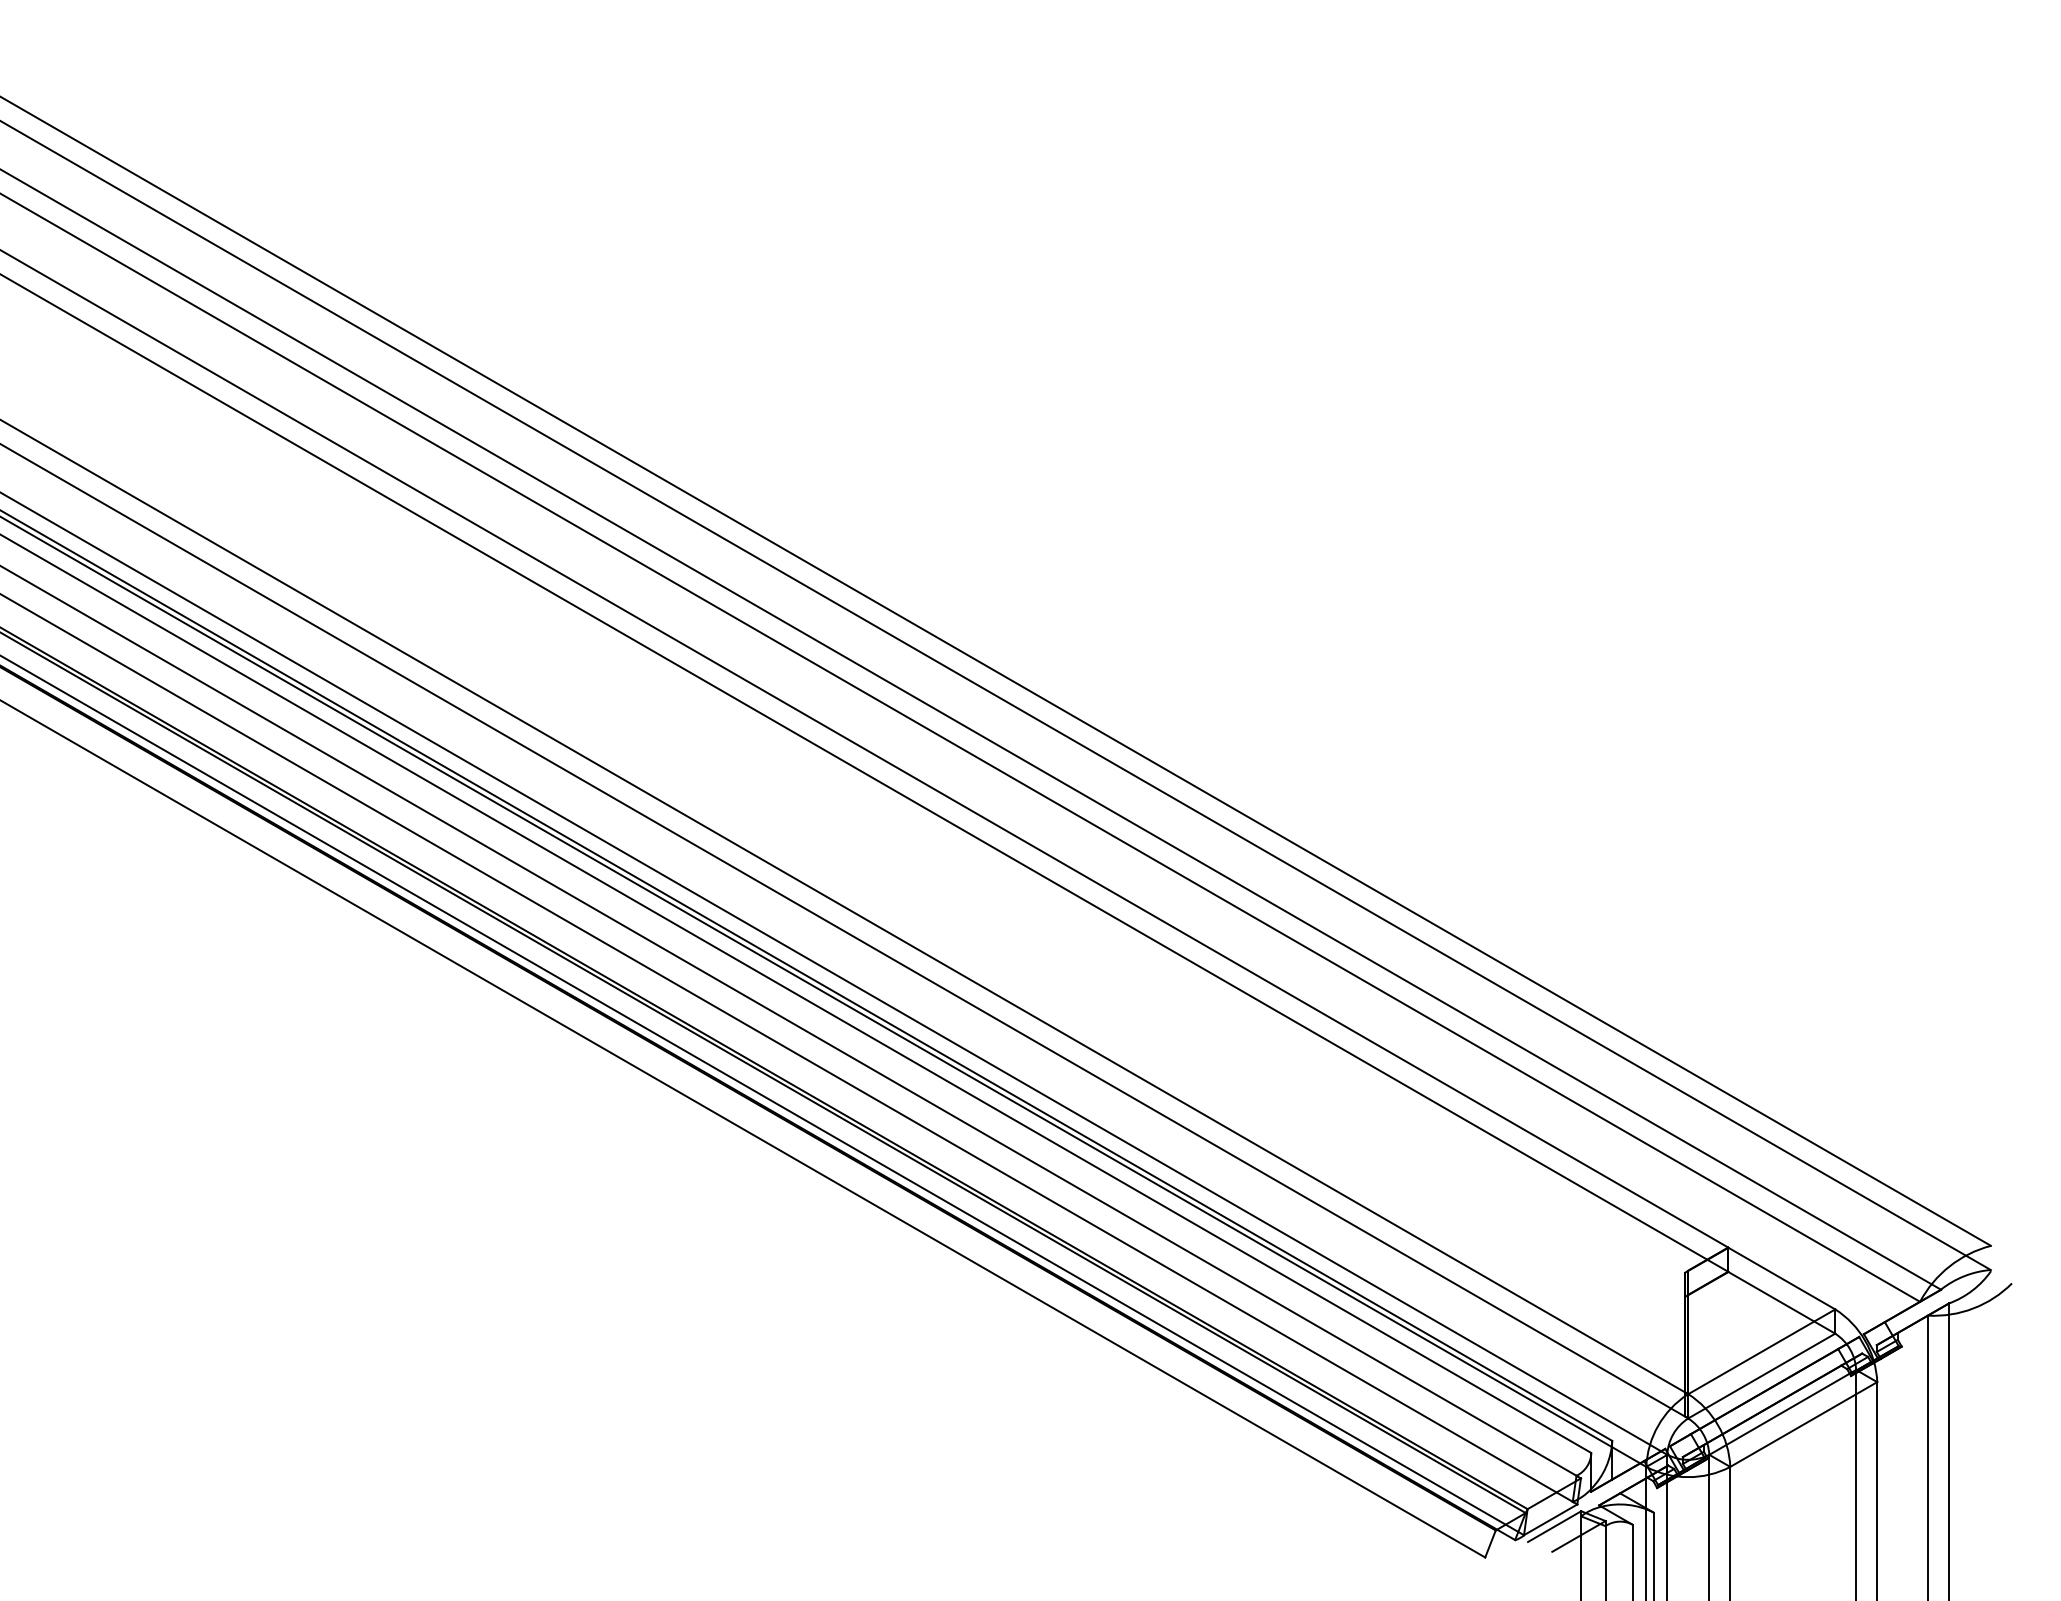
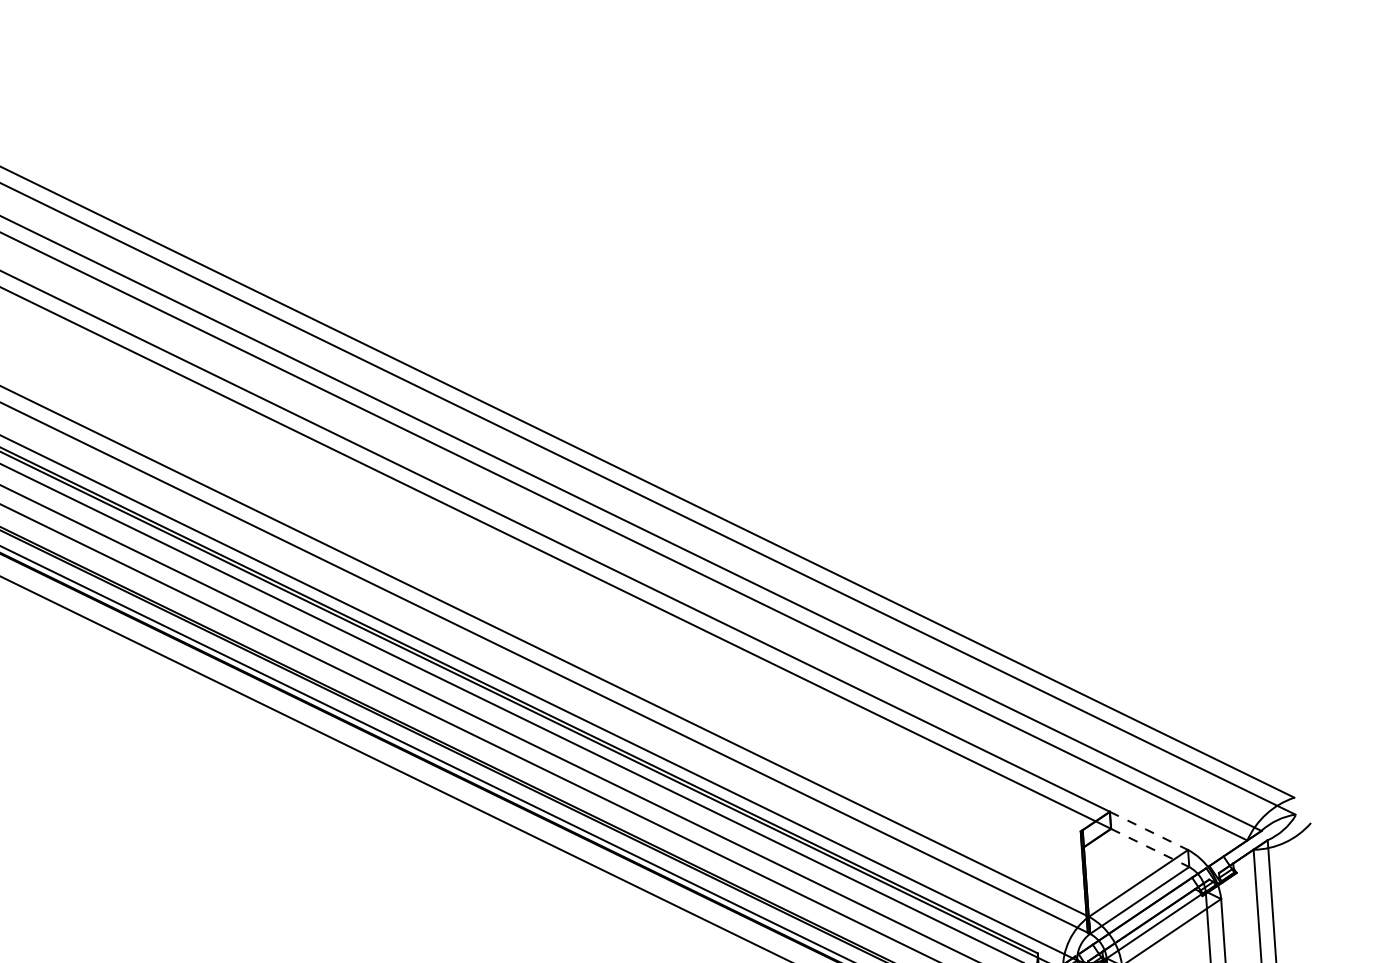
line: (1781, 1278) -> (1148, 830), solid -> dashed
line: (1781, 1302) -> (1149, 847), solid -> dashed

